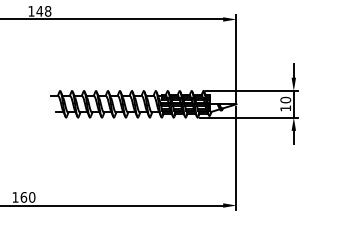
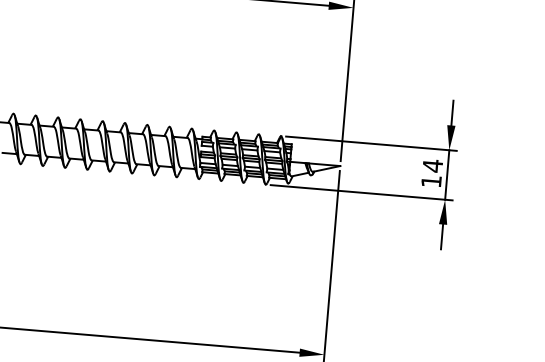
text: (285, 99) -> (432, 164), 10 -> 14

